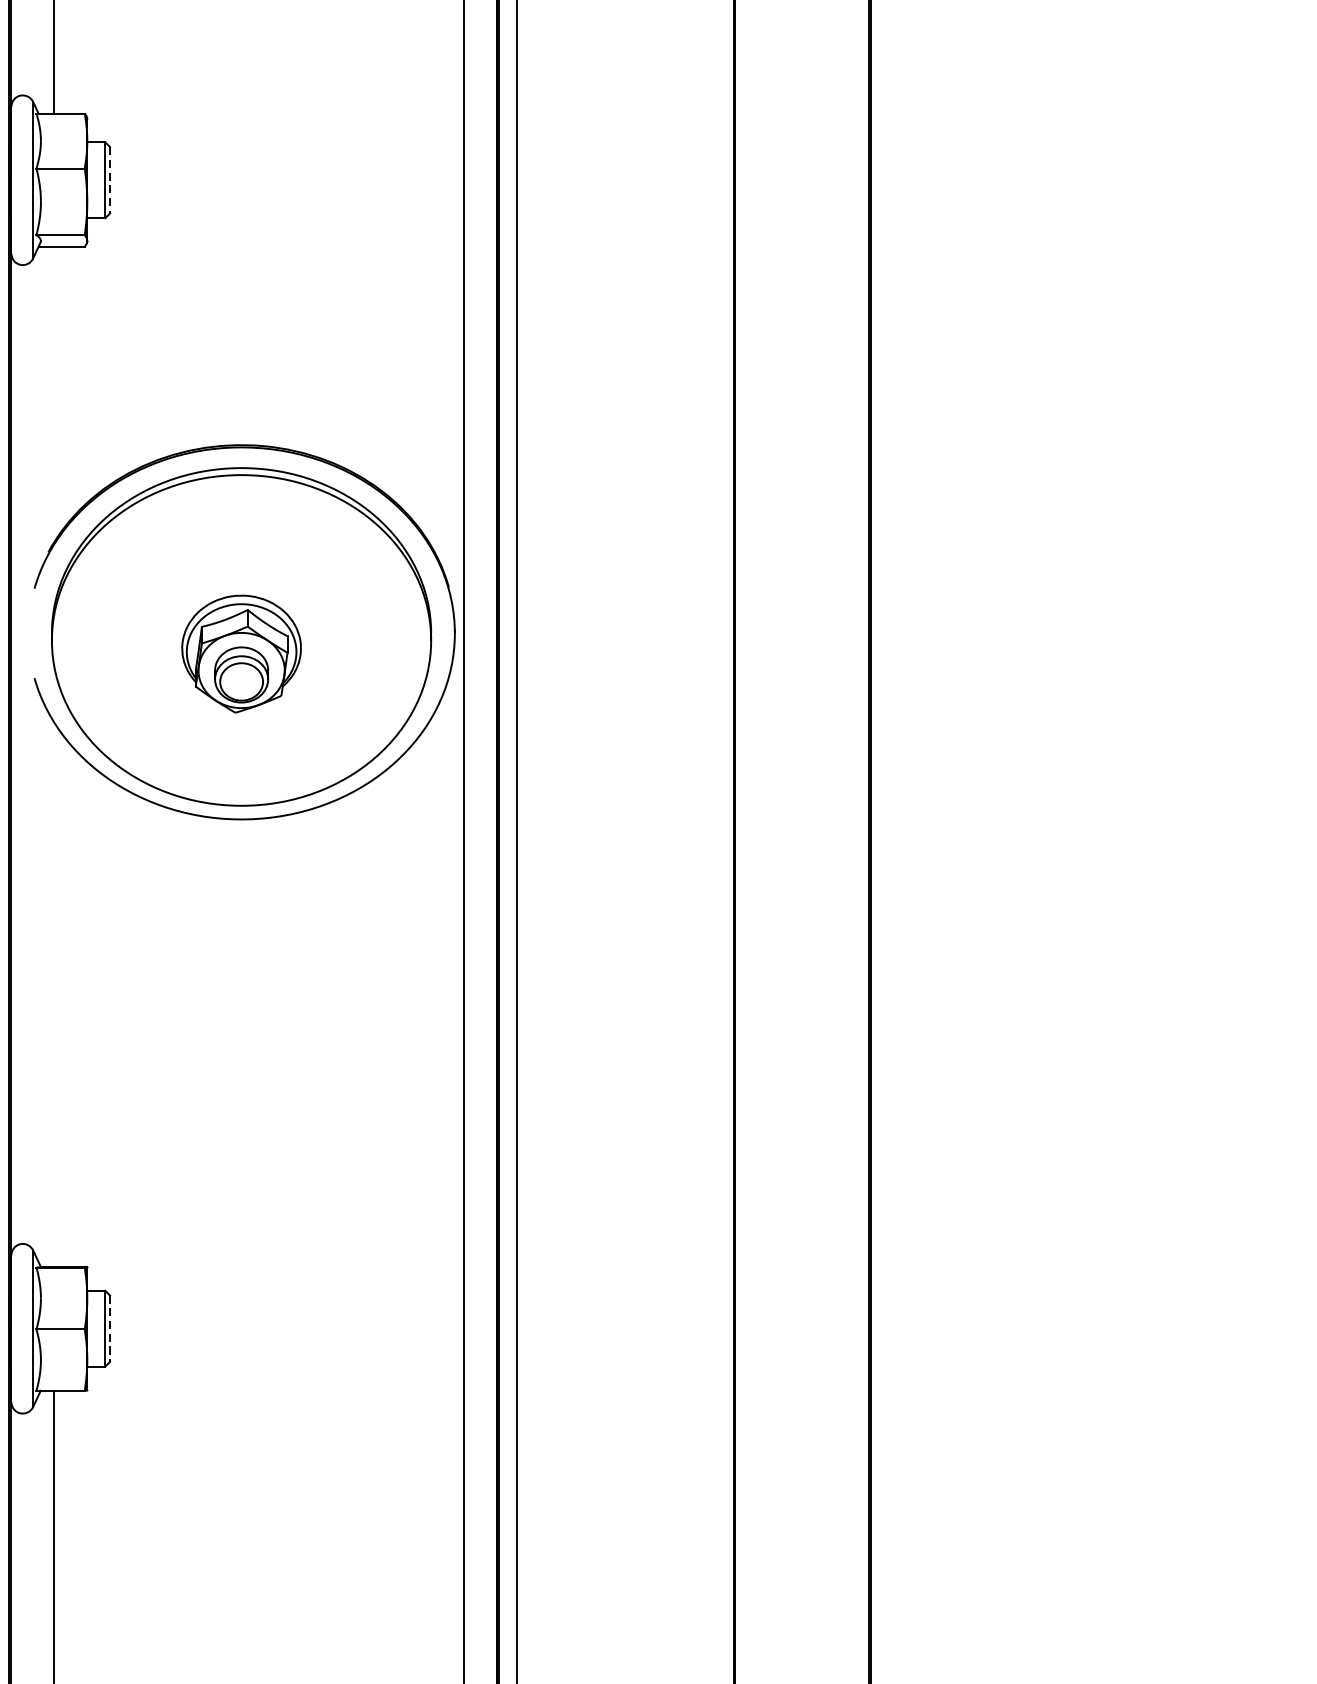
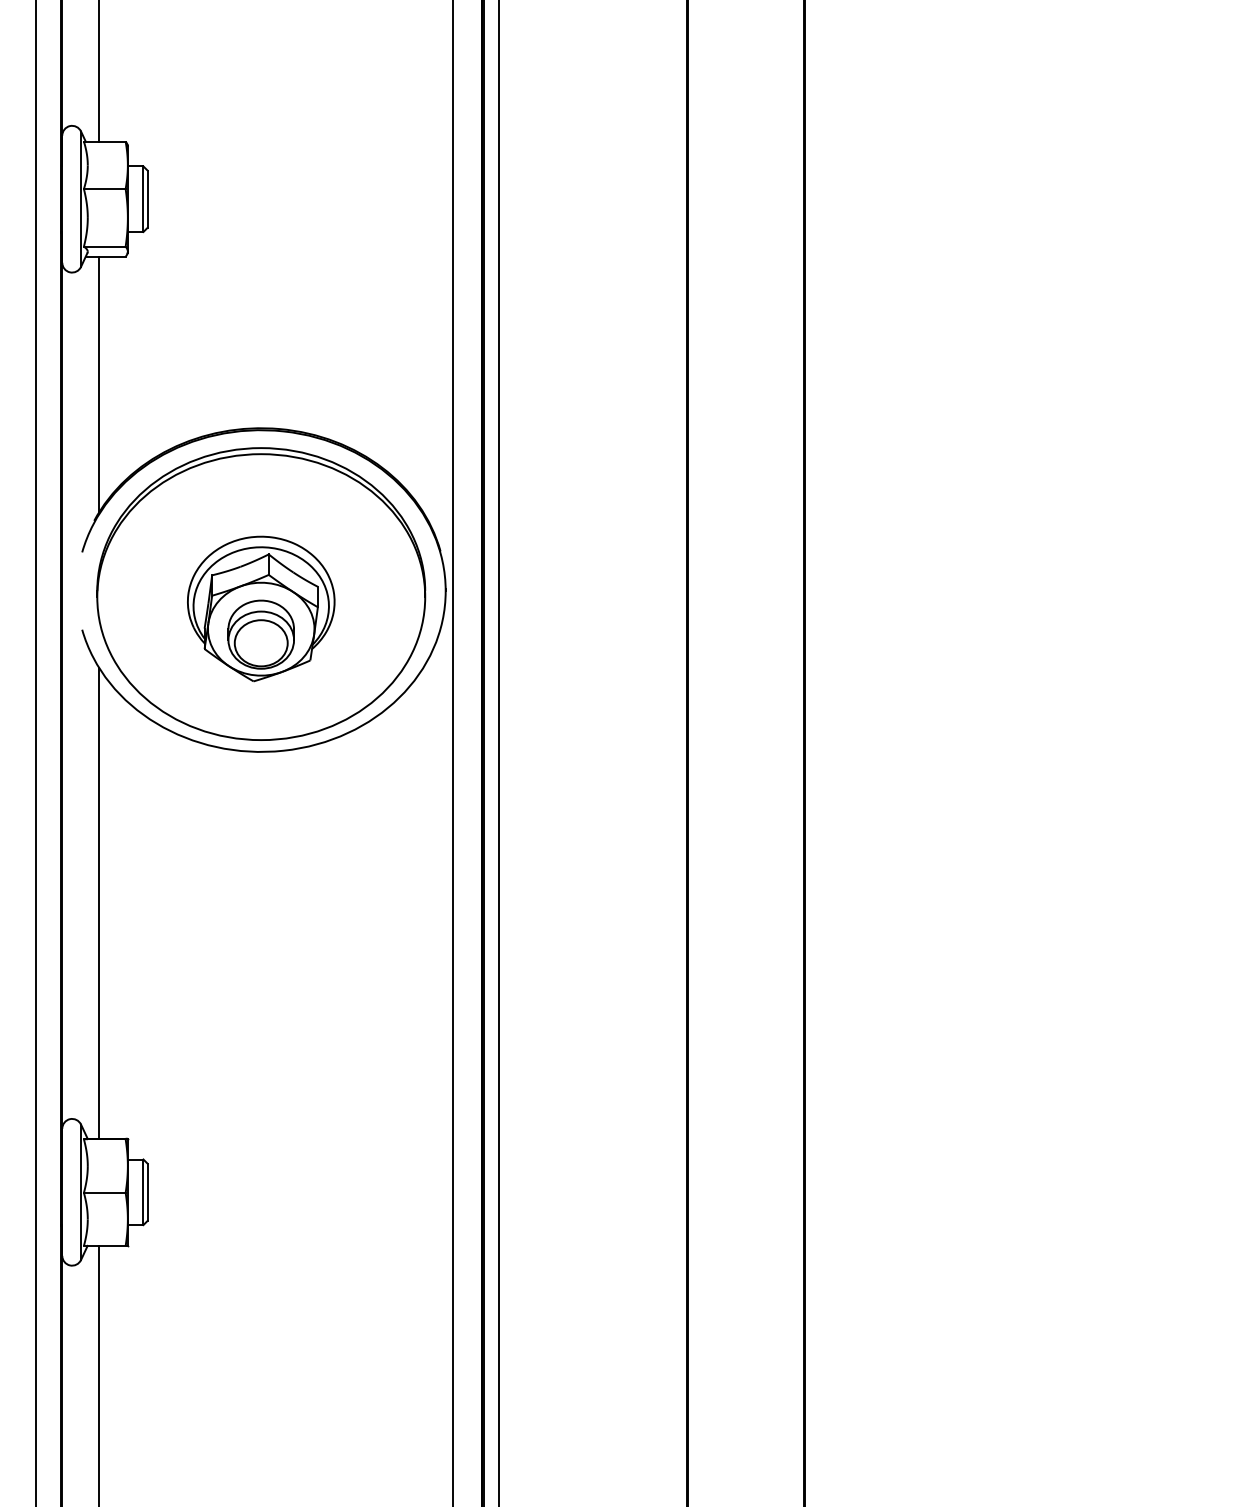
line: (109, 180) -> (147, 199), dashed -> solid
line: (54, 394) -> (99, 384), added
part: (241, 653) -> (261, 608), size x1.43
line: (54, 993) -> (99, 902), added
line: (109, 1328) -> (147, 1192), dashed -> solid

